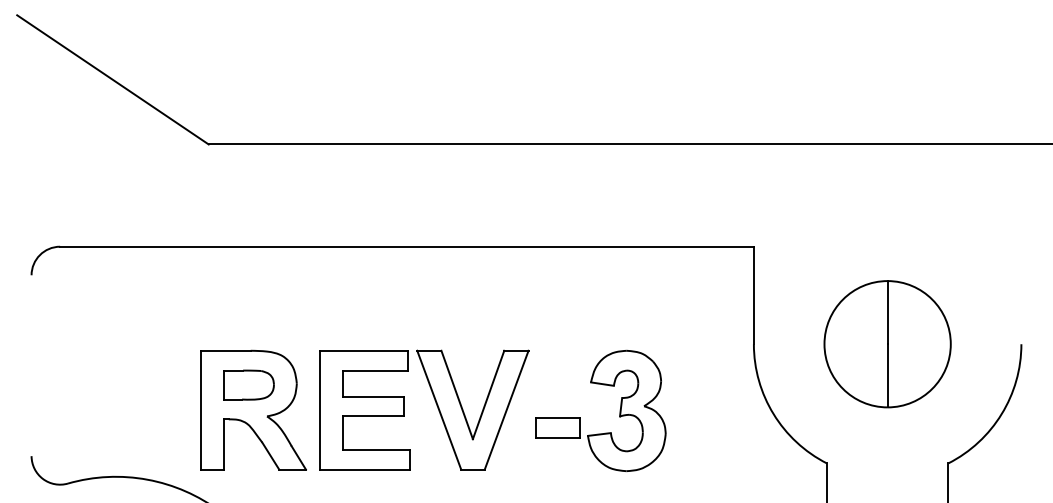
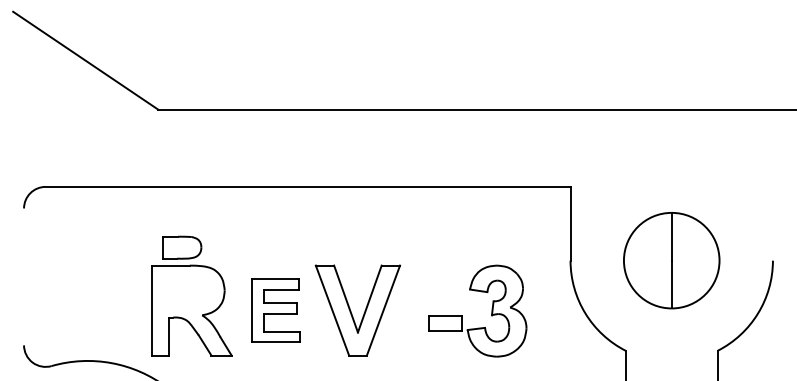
part: (248, 384) -> (182, 247), moved
part: (364, 410) -> (275, 310), size x0.7
part: (619, 410) -> (491, 310), moved

